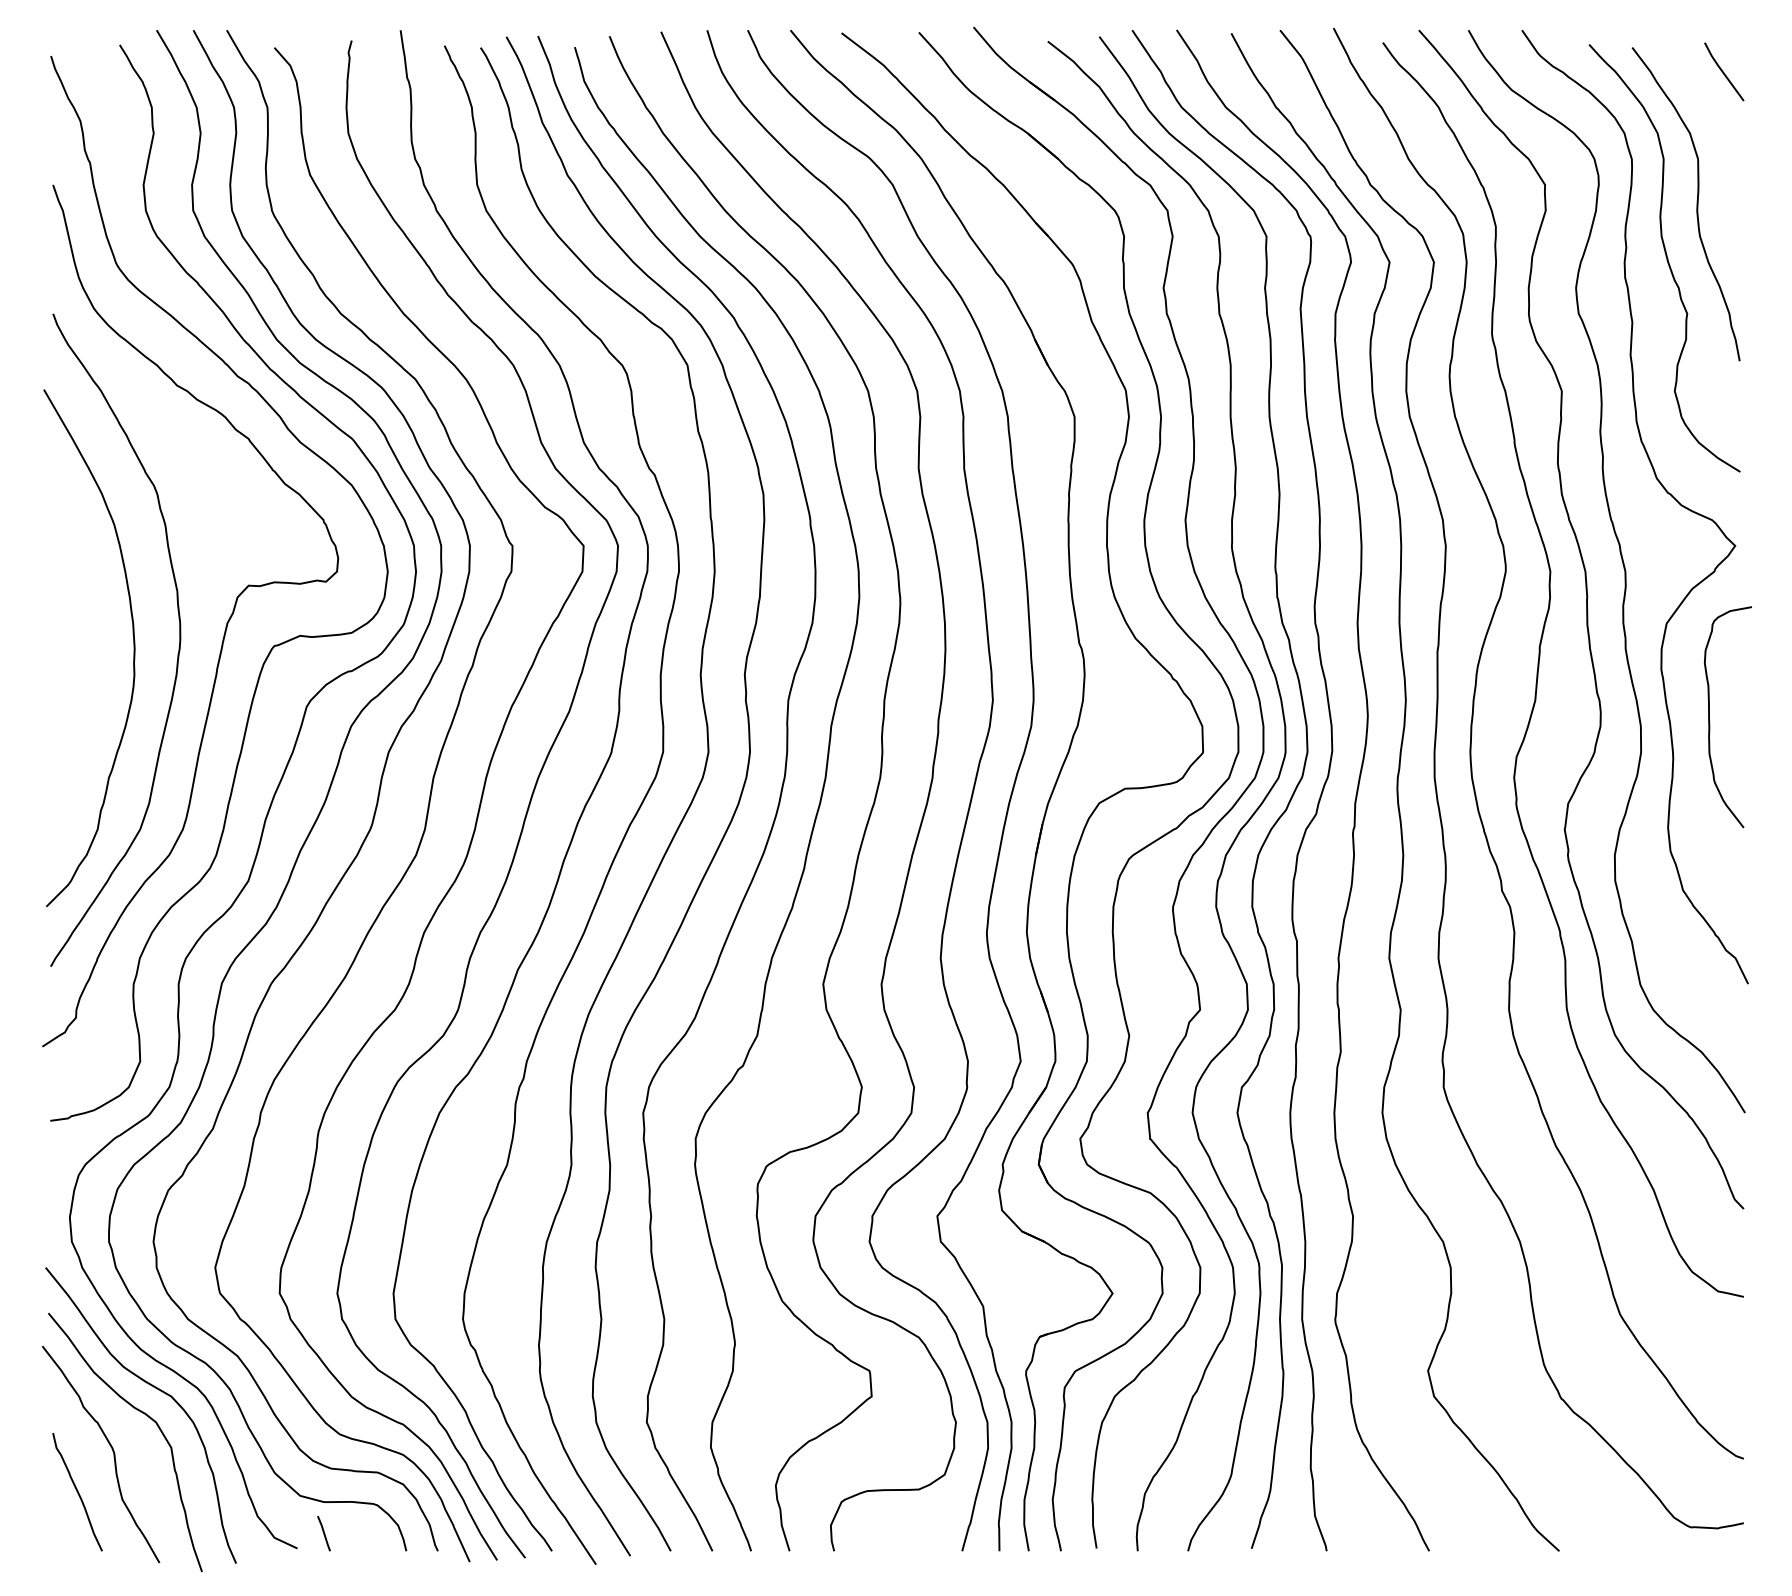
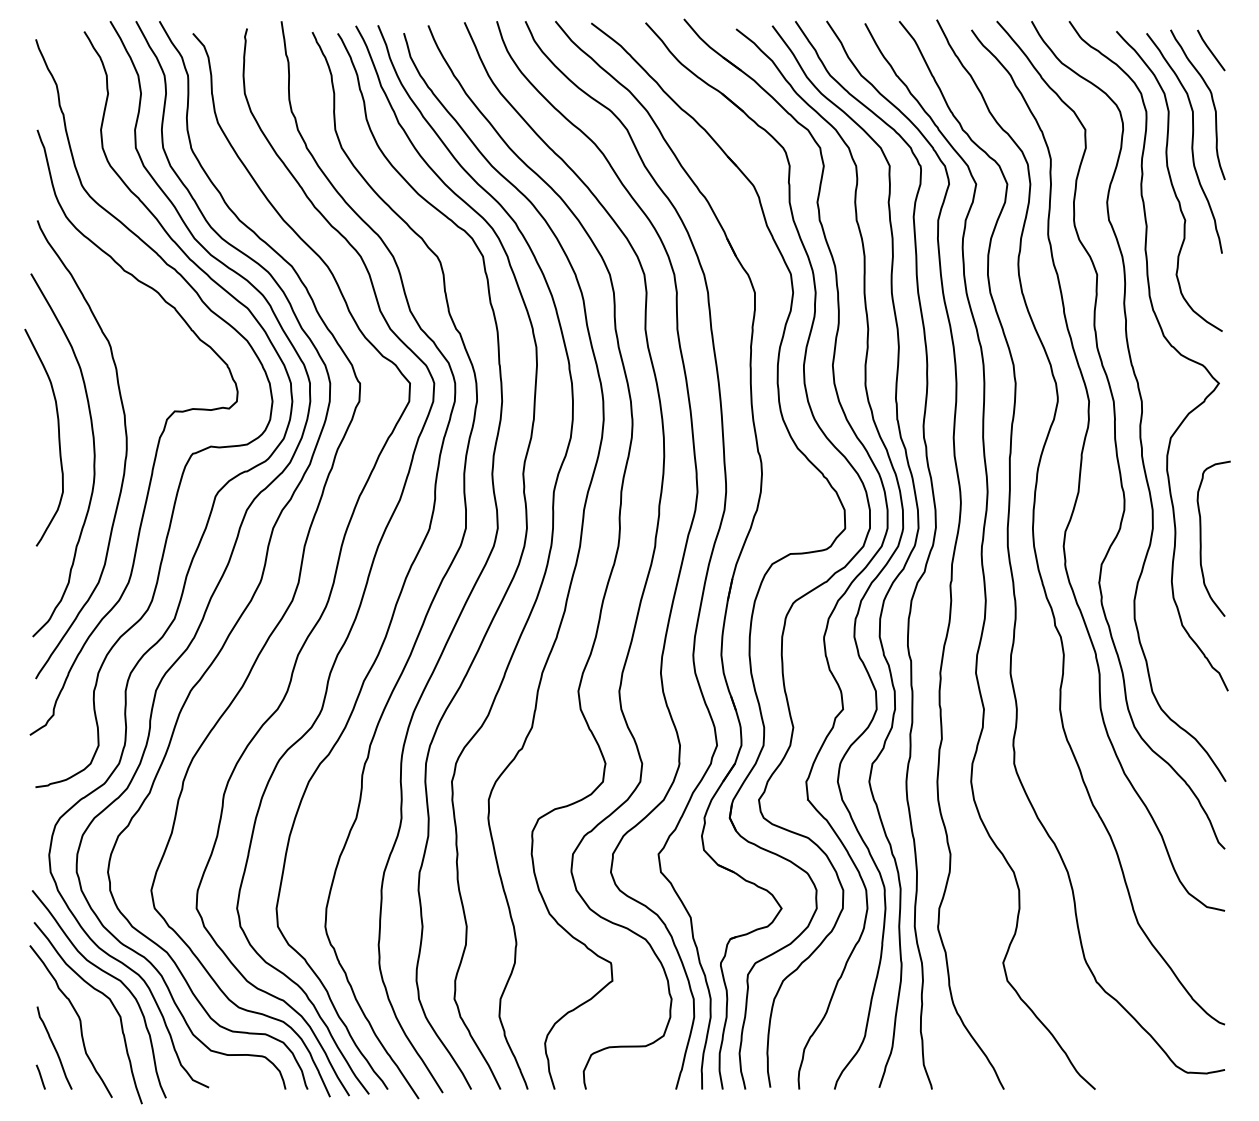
curve: (1725, 143) -> (1212, 100), added
curve: (83, 623) -> (58, 437), added
curve: (1710, 722) -> (1201, 542), moved
line: (323, 1533) -> (40, 1077), moved

